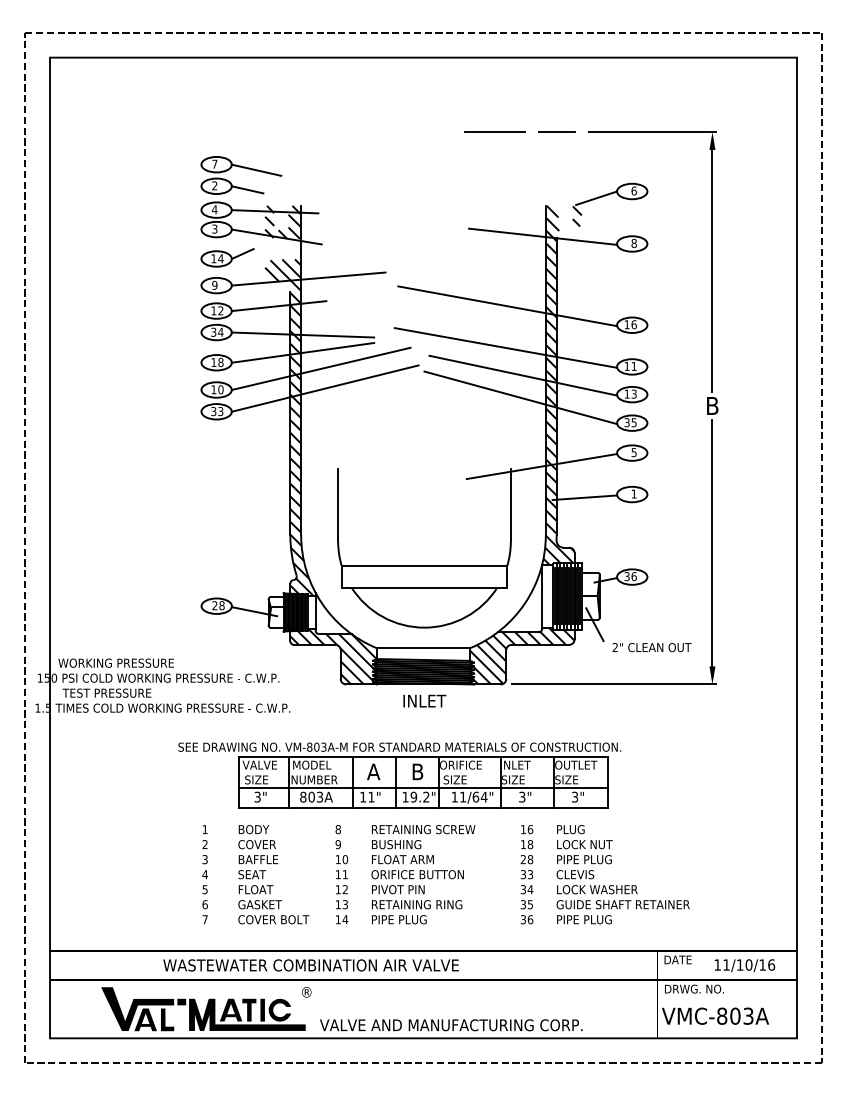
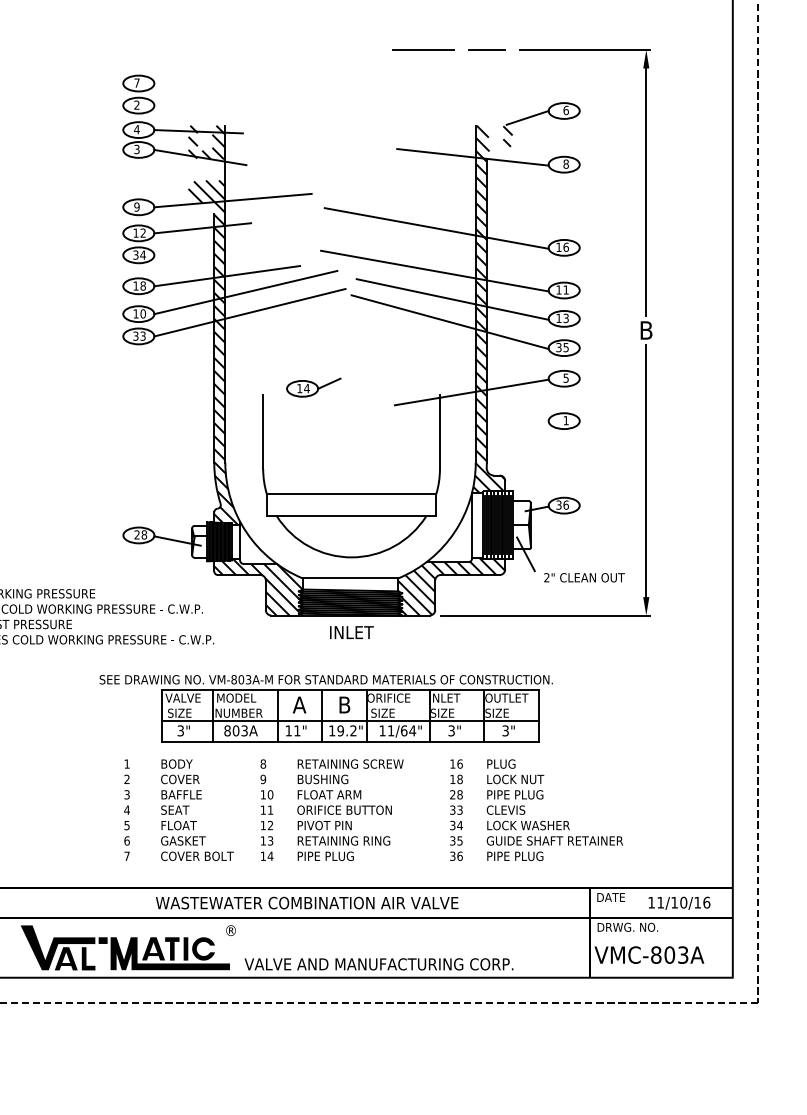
line: (256, 169) -> (179, 88), removed
line: (247, 189) -> (170, 108), removed
part: (227, 257) -> (313, 387), moved
line: (302, 334) -> (226, 257), removed
line: (584, 497) -> (515, 424), removed
text: (310, 965) -> (306, 903), moved

